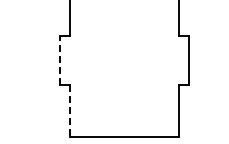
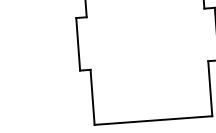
line: (59, 60) -> (77, 44), dashed -> solid
line: (69, 111) -> (92, 97), dashed -> solid

